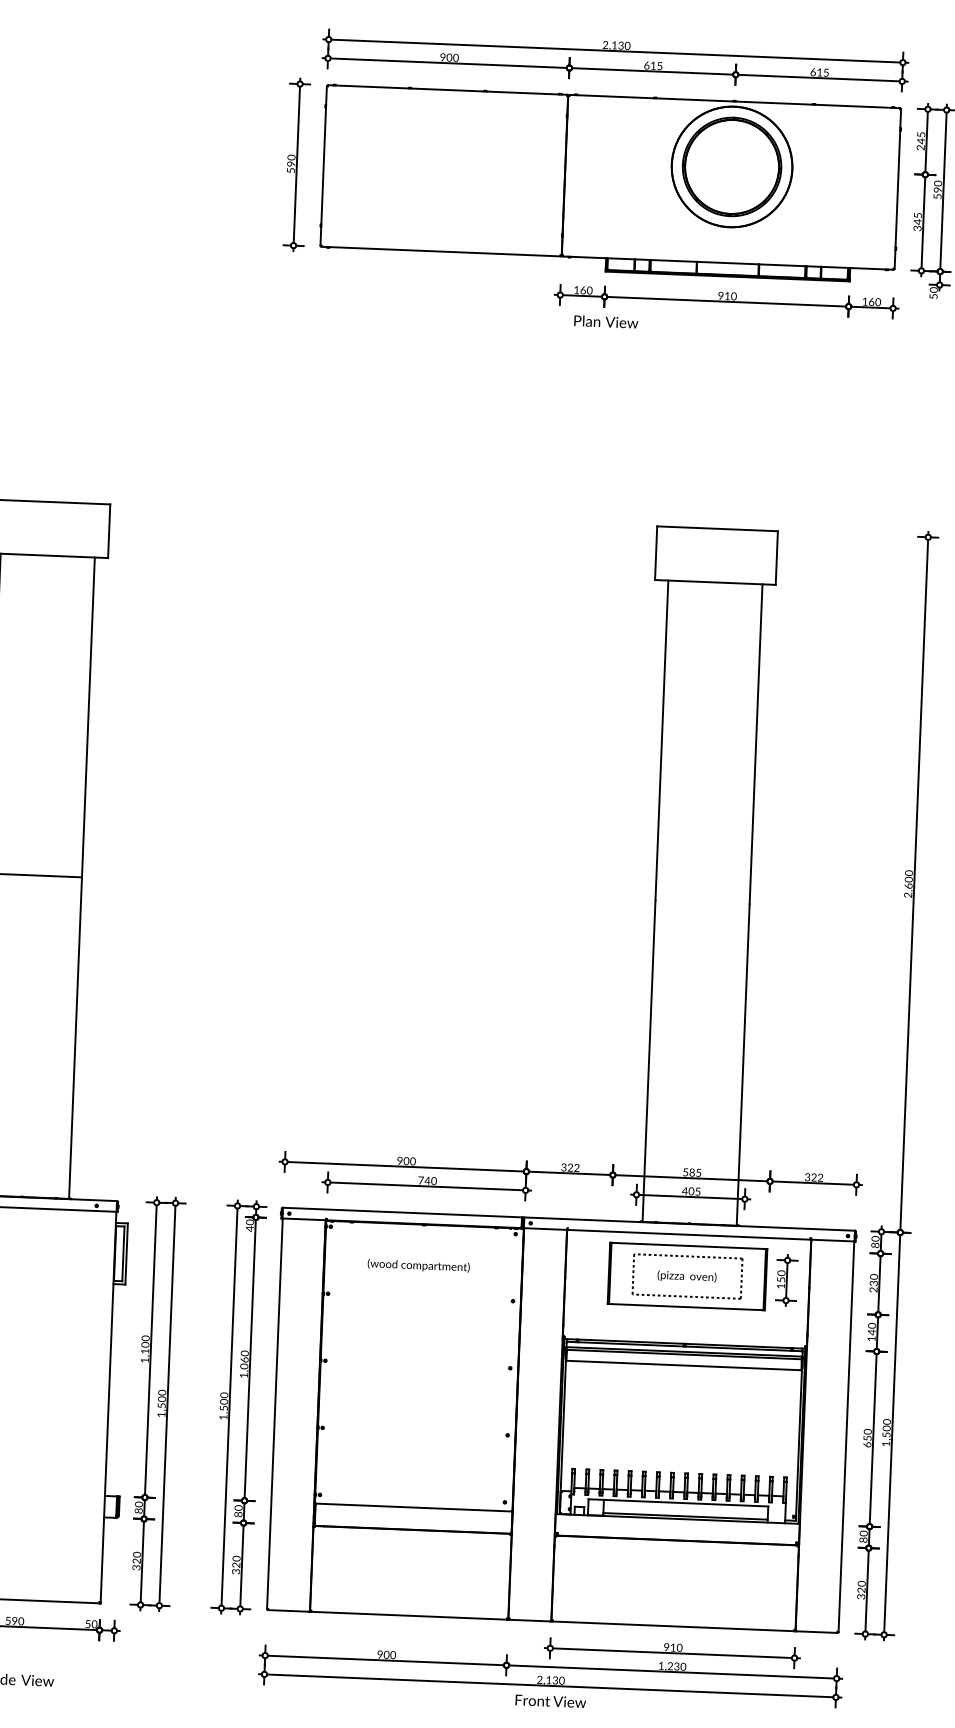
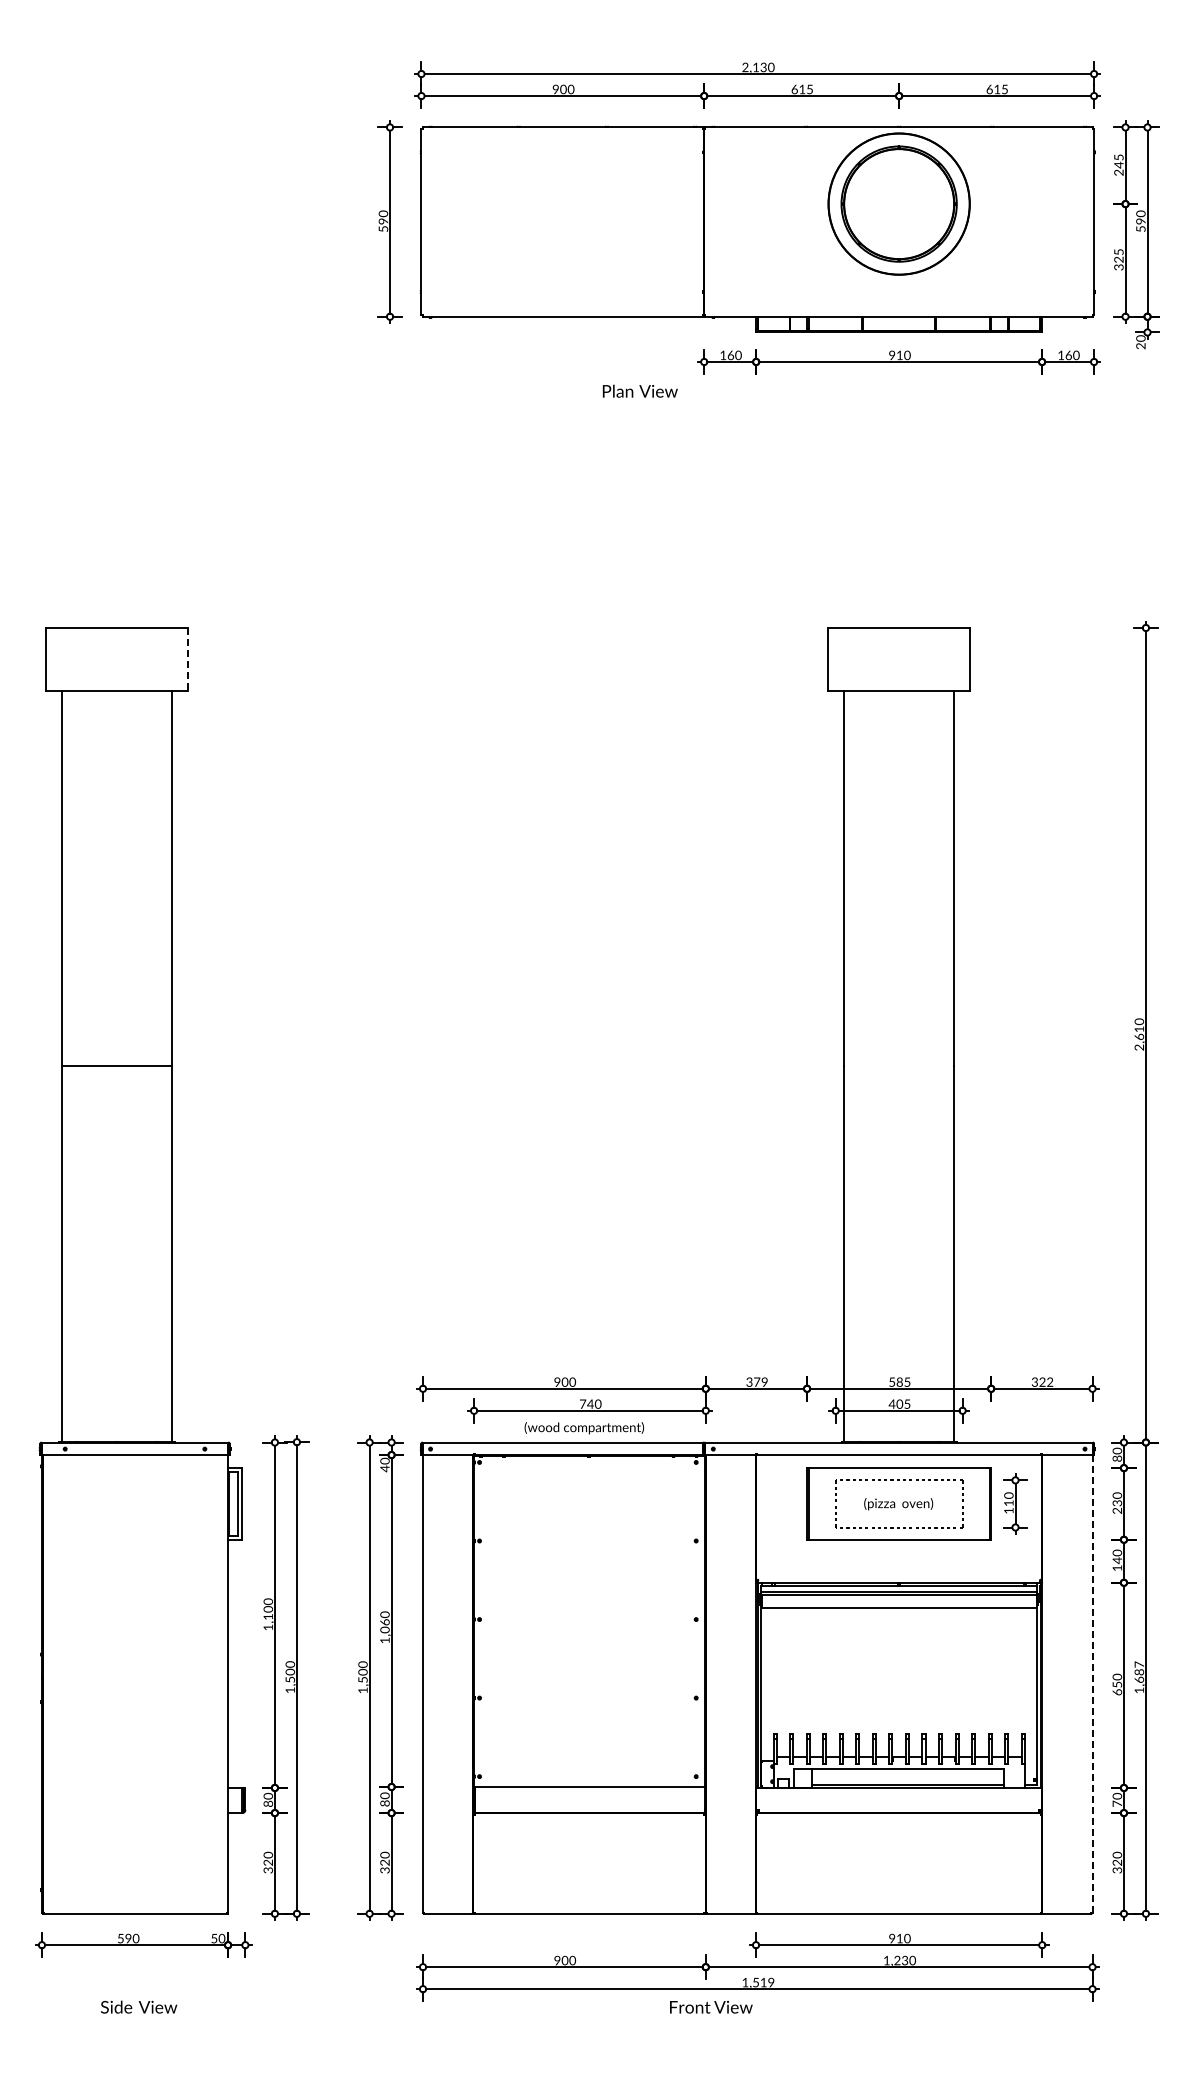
text: (917, 221) -> (1118, 259), 345 -> 325
text: (933, 296) -> (1140, 346), 50 -> 20
text: (605, 321) -> (639, 390), moved
line: (108, 531) -> (187, 659), solid -> dashed
text: (908, 879) -> (1138, 1029), 2,600 -> 2,610
text: (573, 1167) -> (760, 1381), 322 -> 379
text: (418, 1266) -> (583, 1428), moved
text: (780, 1279) -> (1008, 1503), 150 -> 110
text: (886, 1427) -> (1139, 1671), 1,500 -> 1,687
line: (846, 1436) -> (1092, 1683), solid -> dashed
text: (863, 1539) -> (1117, 1803), 80 -> 70
text: (551, 1680) -> (758, 1982), 2,130 -> 1,519
text: (551, 1701) -> (711, 2007), moved

